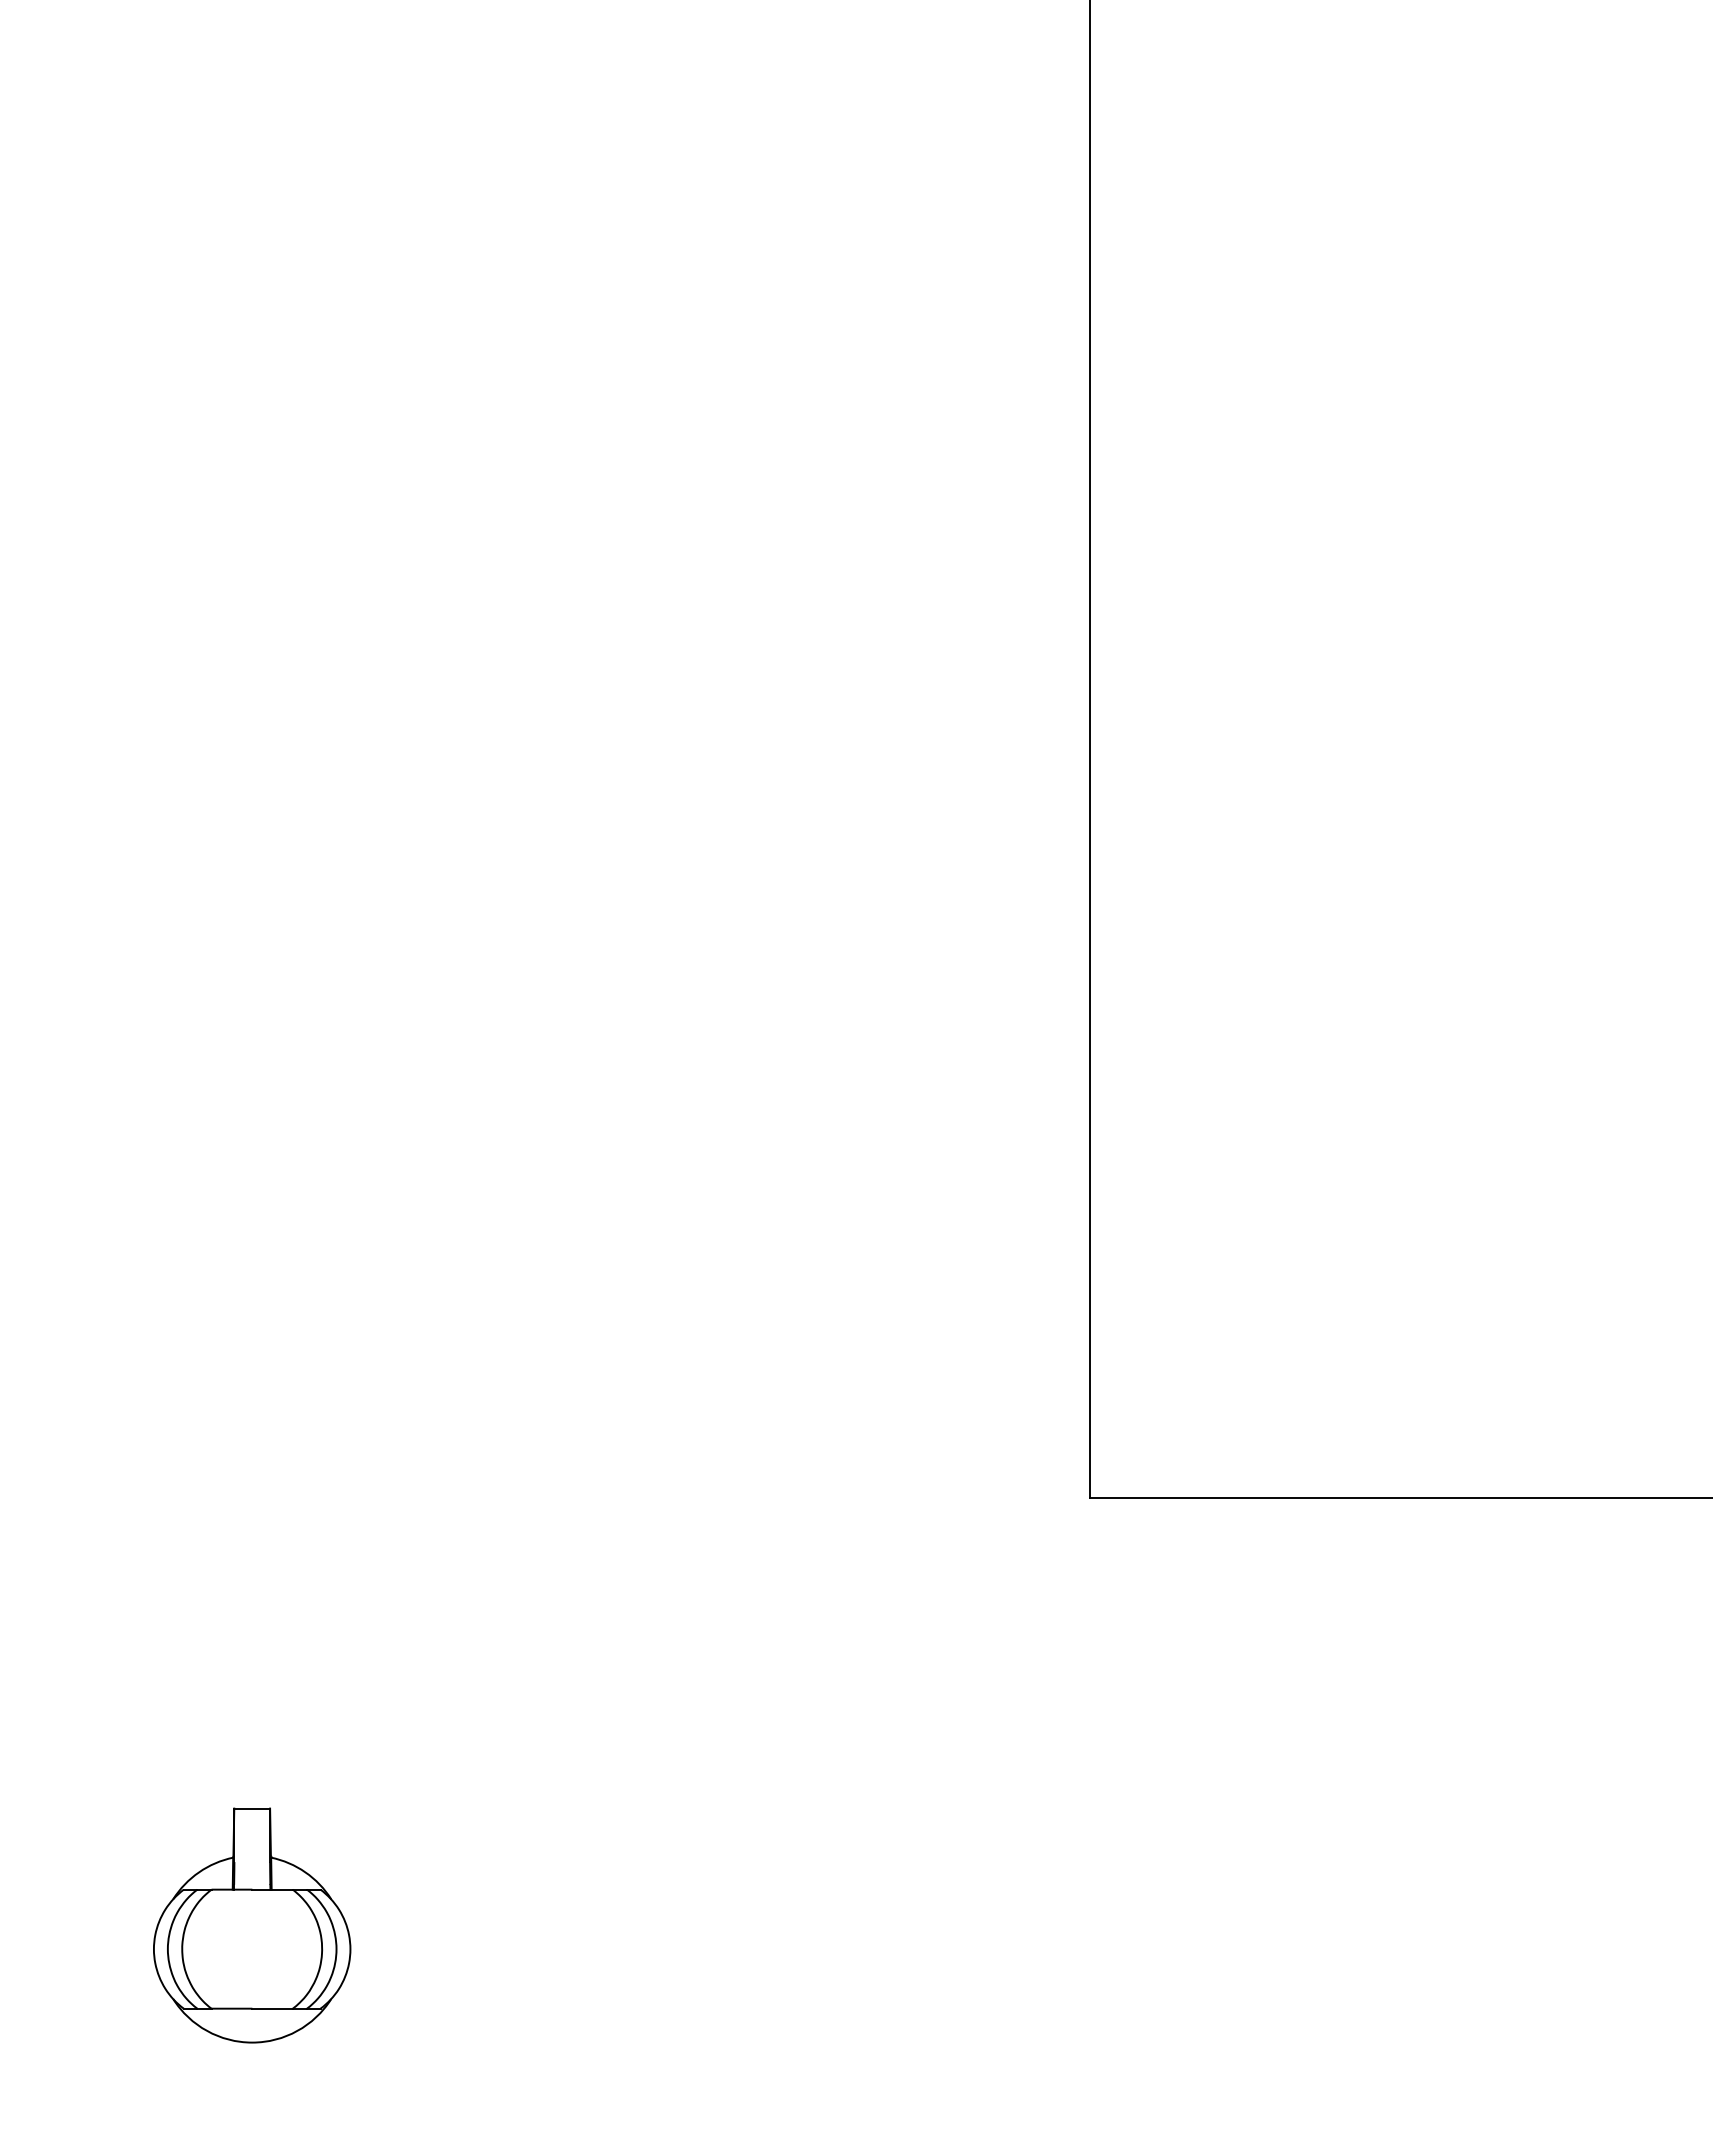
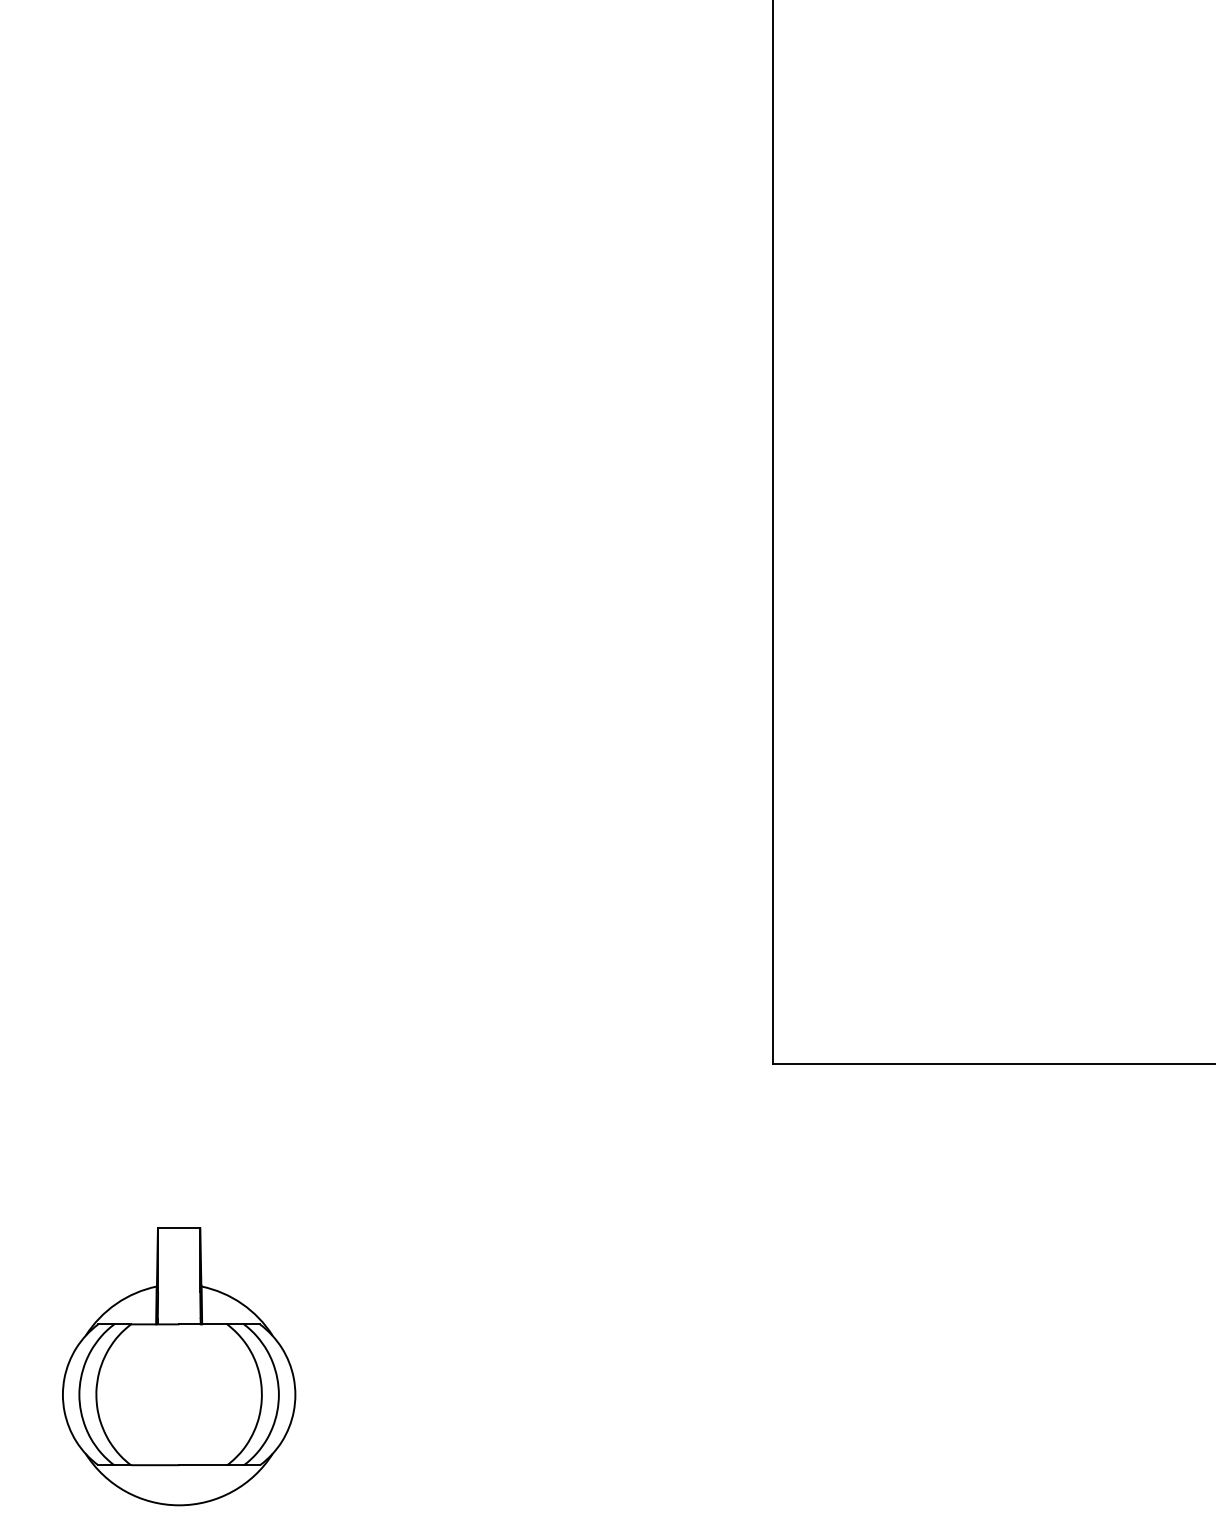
part: (251, 1925) -> (178, 1366), size x1.67

